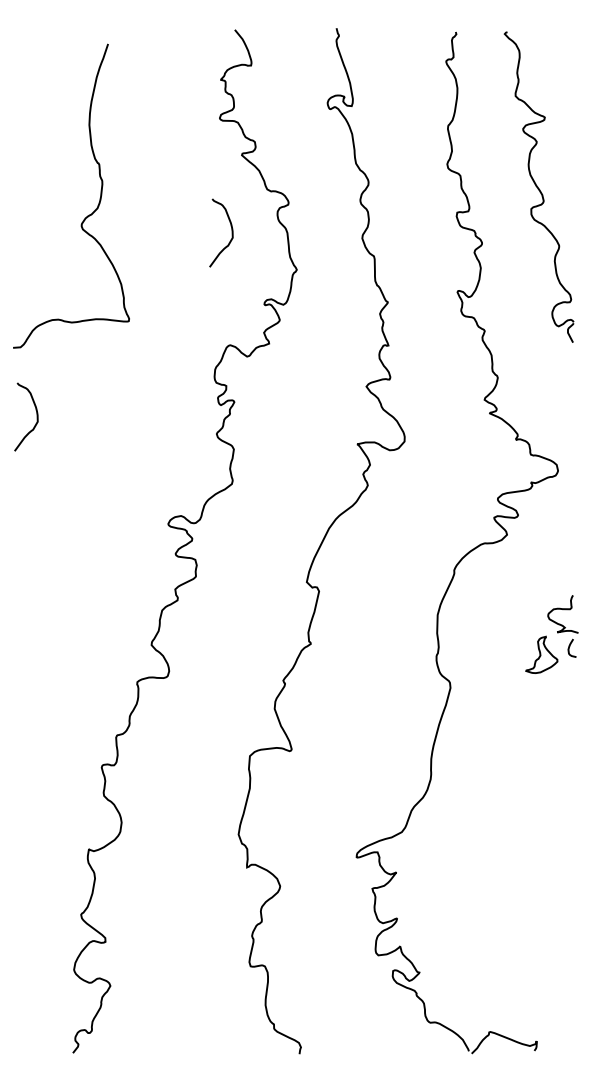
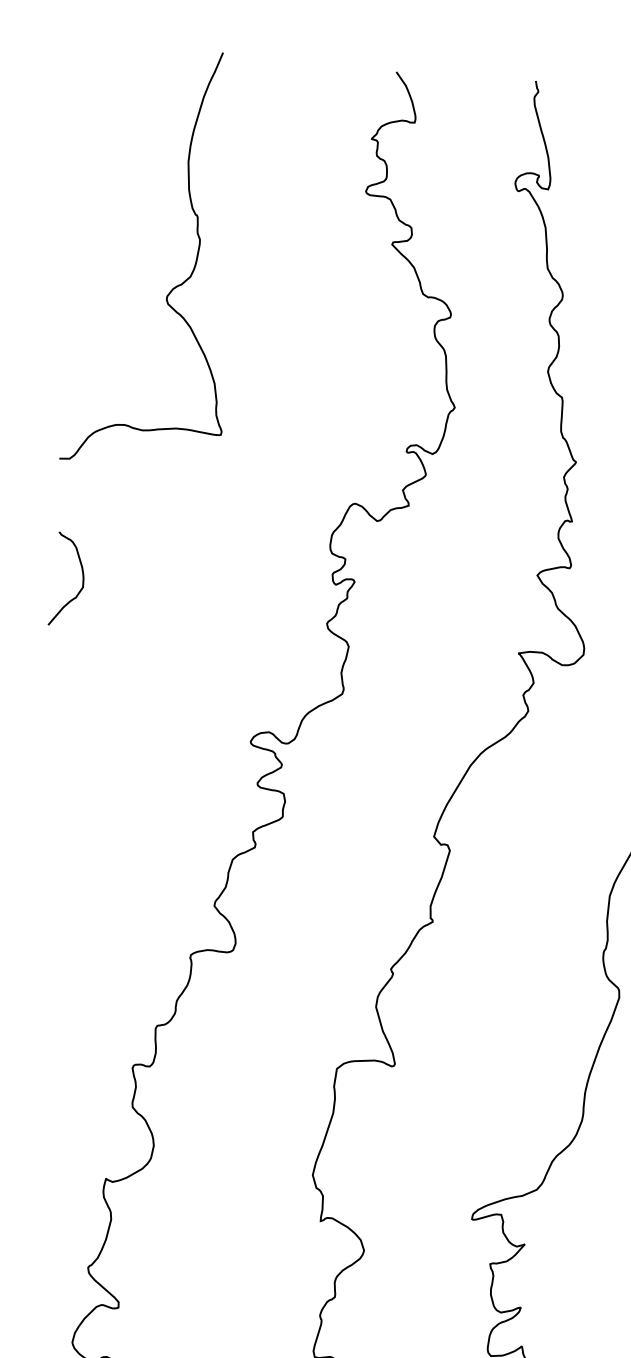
curve: (87, 215) -> (175, 285), moved
curve: (231, 232) -> (369, 349), removed

